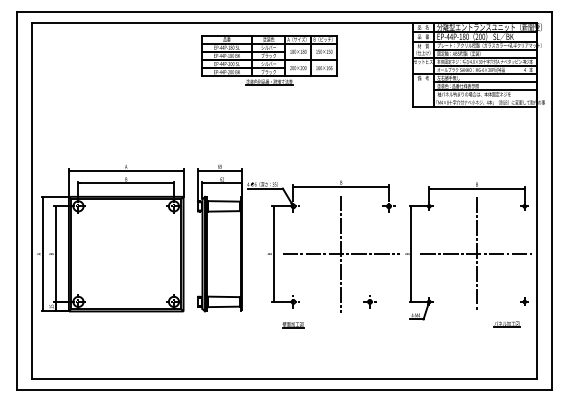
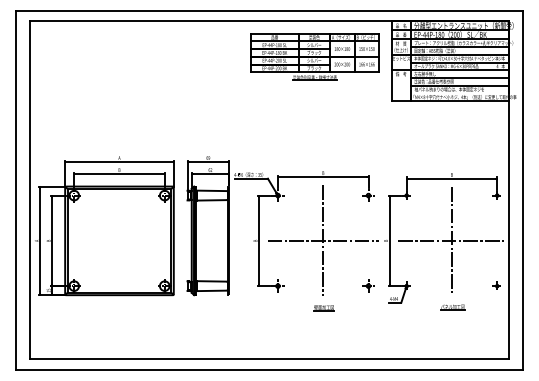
part: (269, 60) -> (314, 57), moved
part: (369, 301) -> (368, 285), moved
part: (506, 324) -> (452, 307), moved
part: (293, 325) -> (324, 308), moved

